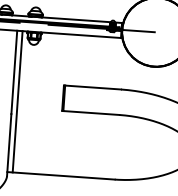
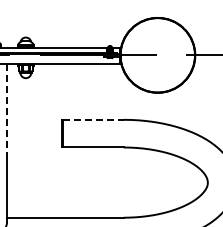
line: (14, 72) -> (7, 109), solid -> dashed
line: (93, 87) -> (93, 119), solid -> dashed
line: (17, 101) -> (12, 140), removed

